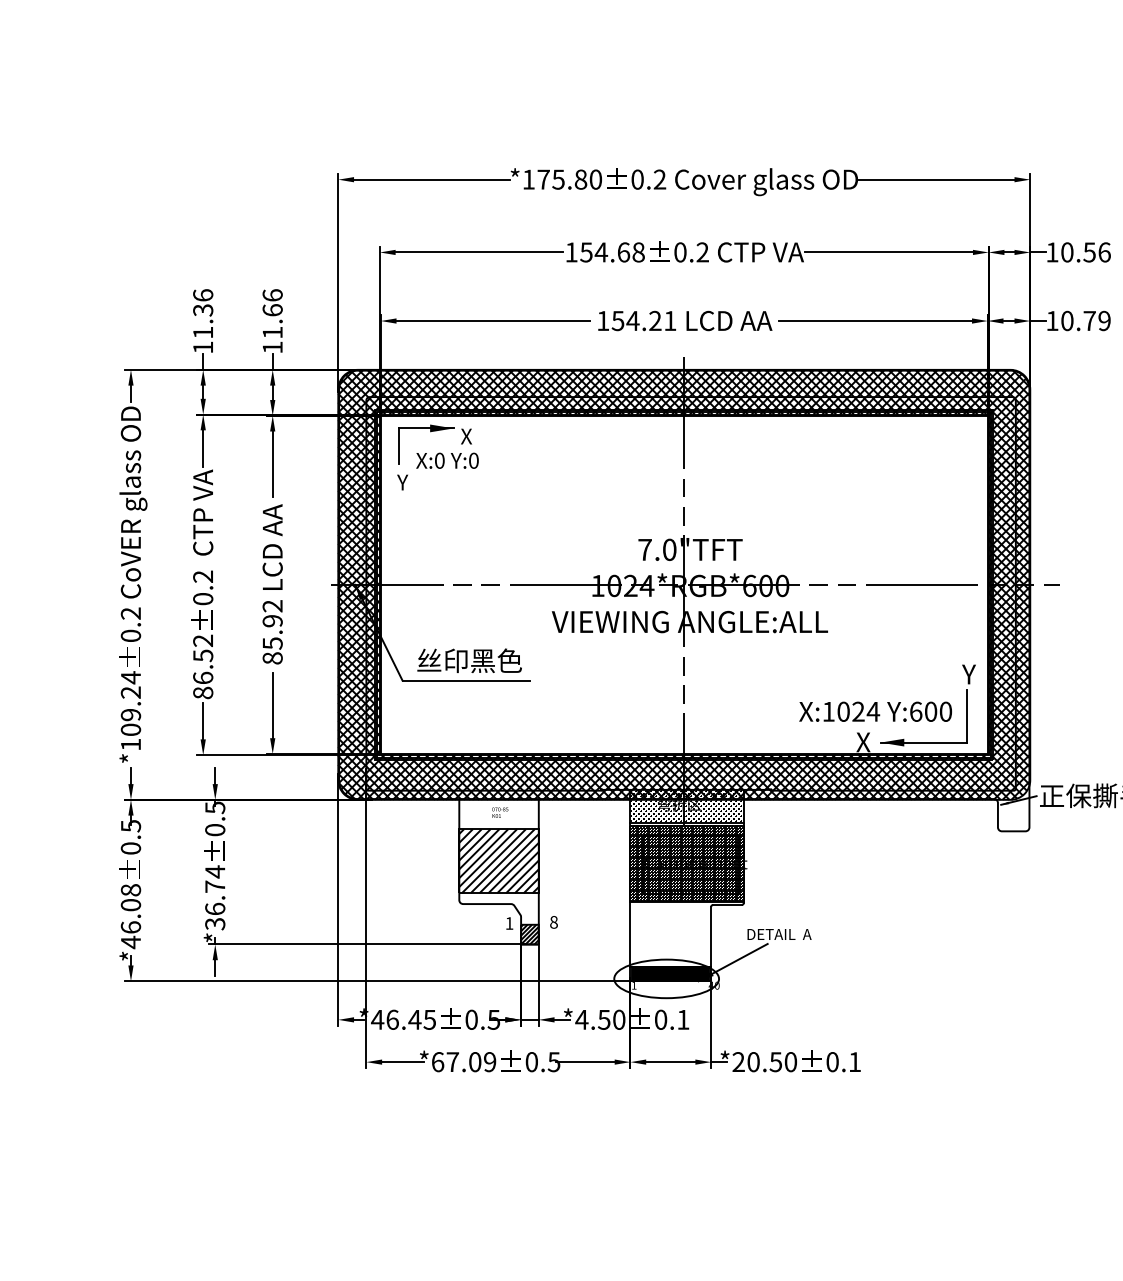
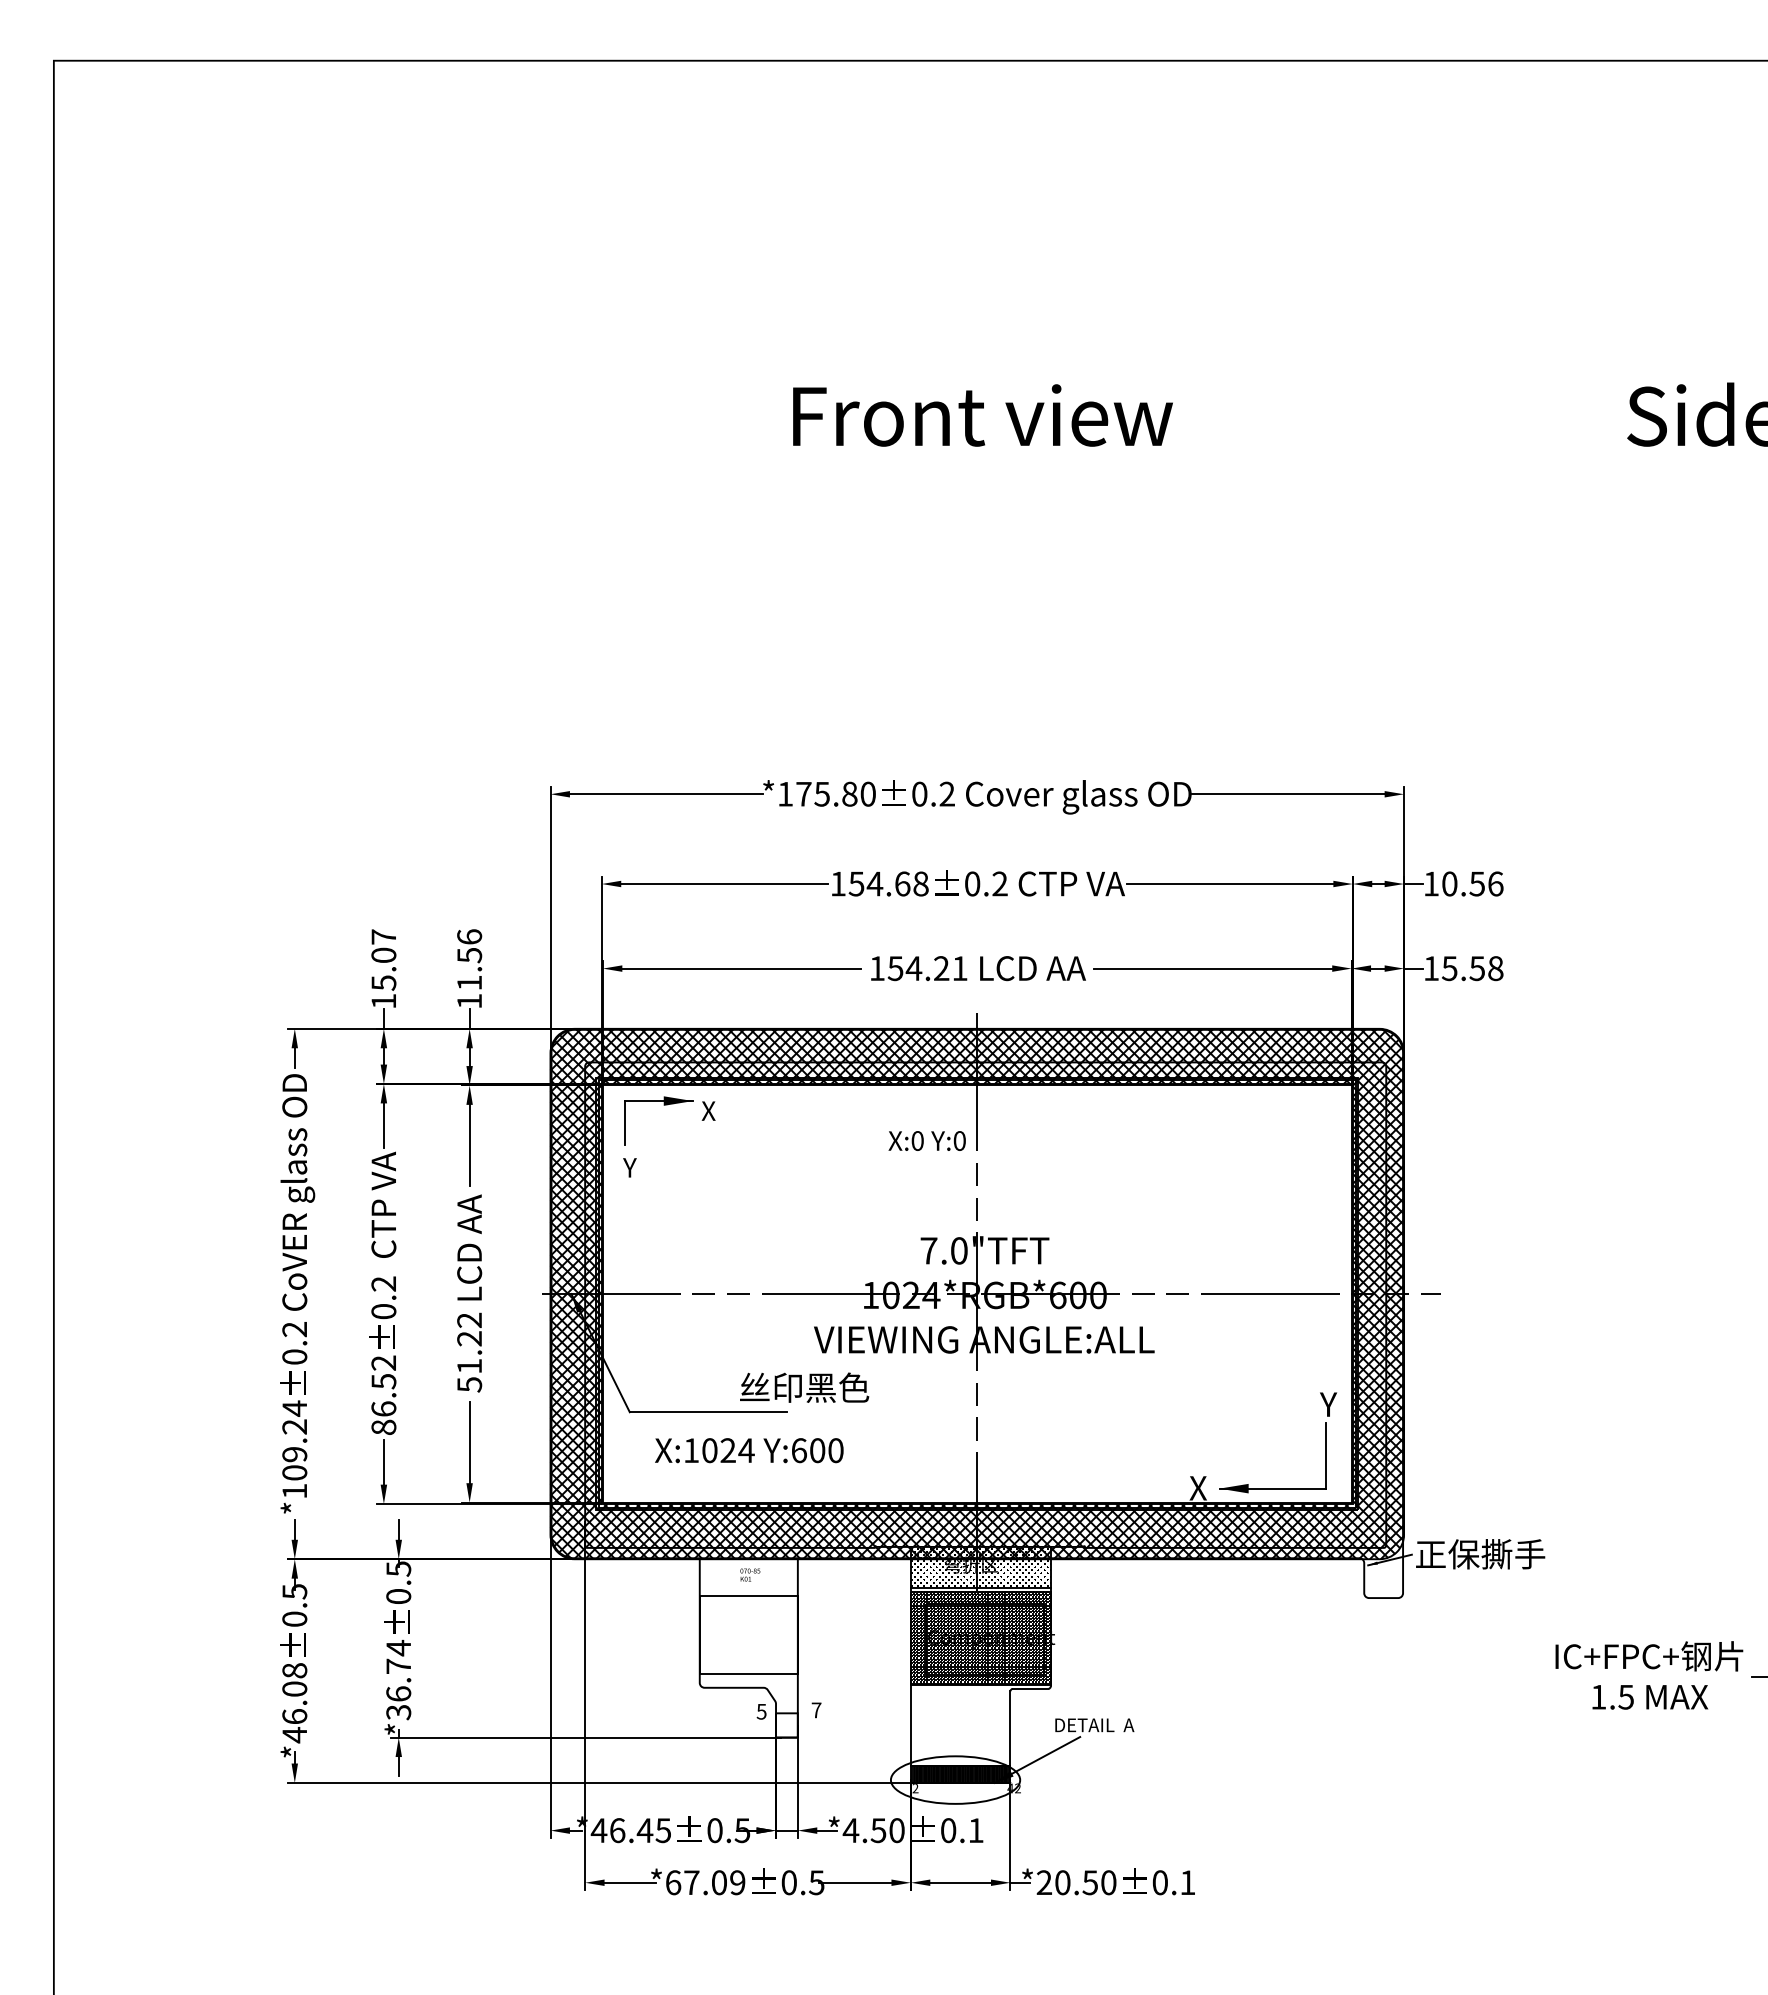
text: (272, 310) -> (469, 955), 11.66 -> 11.56
text: (202, 313) -> (383, 959), 11.36 -> 15.07
text: (1085, 320) -> (1472, 968), 10.79 -> 15.58
text: (446, 460) -> (926, 1140), moved
text: (272, 639) -> (469, 1361), 85.92 -> 51.22
text: (469, 660) -> (804, 1387), moved
text: (875, 711) -> (749, 1450), moved
hatch: (498, 860) -> (748, 1634), removed
text: (553, 922) -> (816, 1710), 8 -> 7
text: (509, 923) -> (761, 1711), 1 -> 5
hatch: (529, 934) -> (786, 1725), removed
text: (634, 985) -> (915, 1788), 1 -> 2
text: (716, 985) -> (1017, 1788), 40 -> 42

